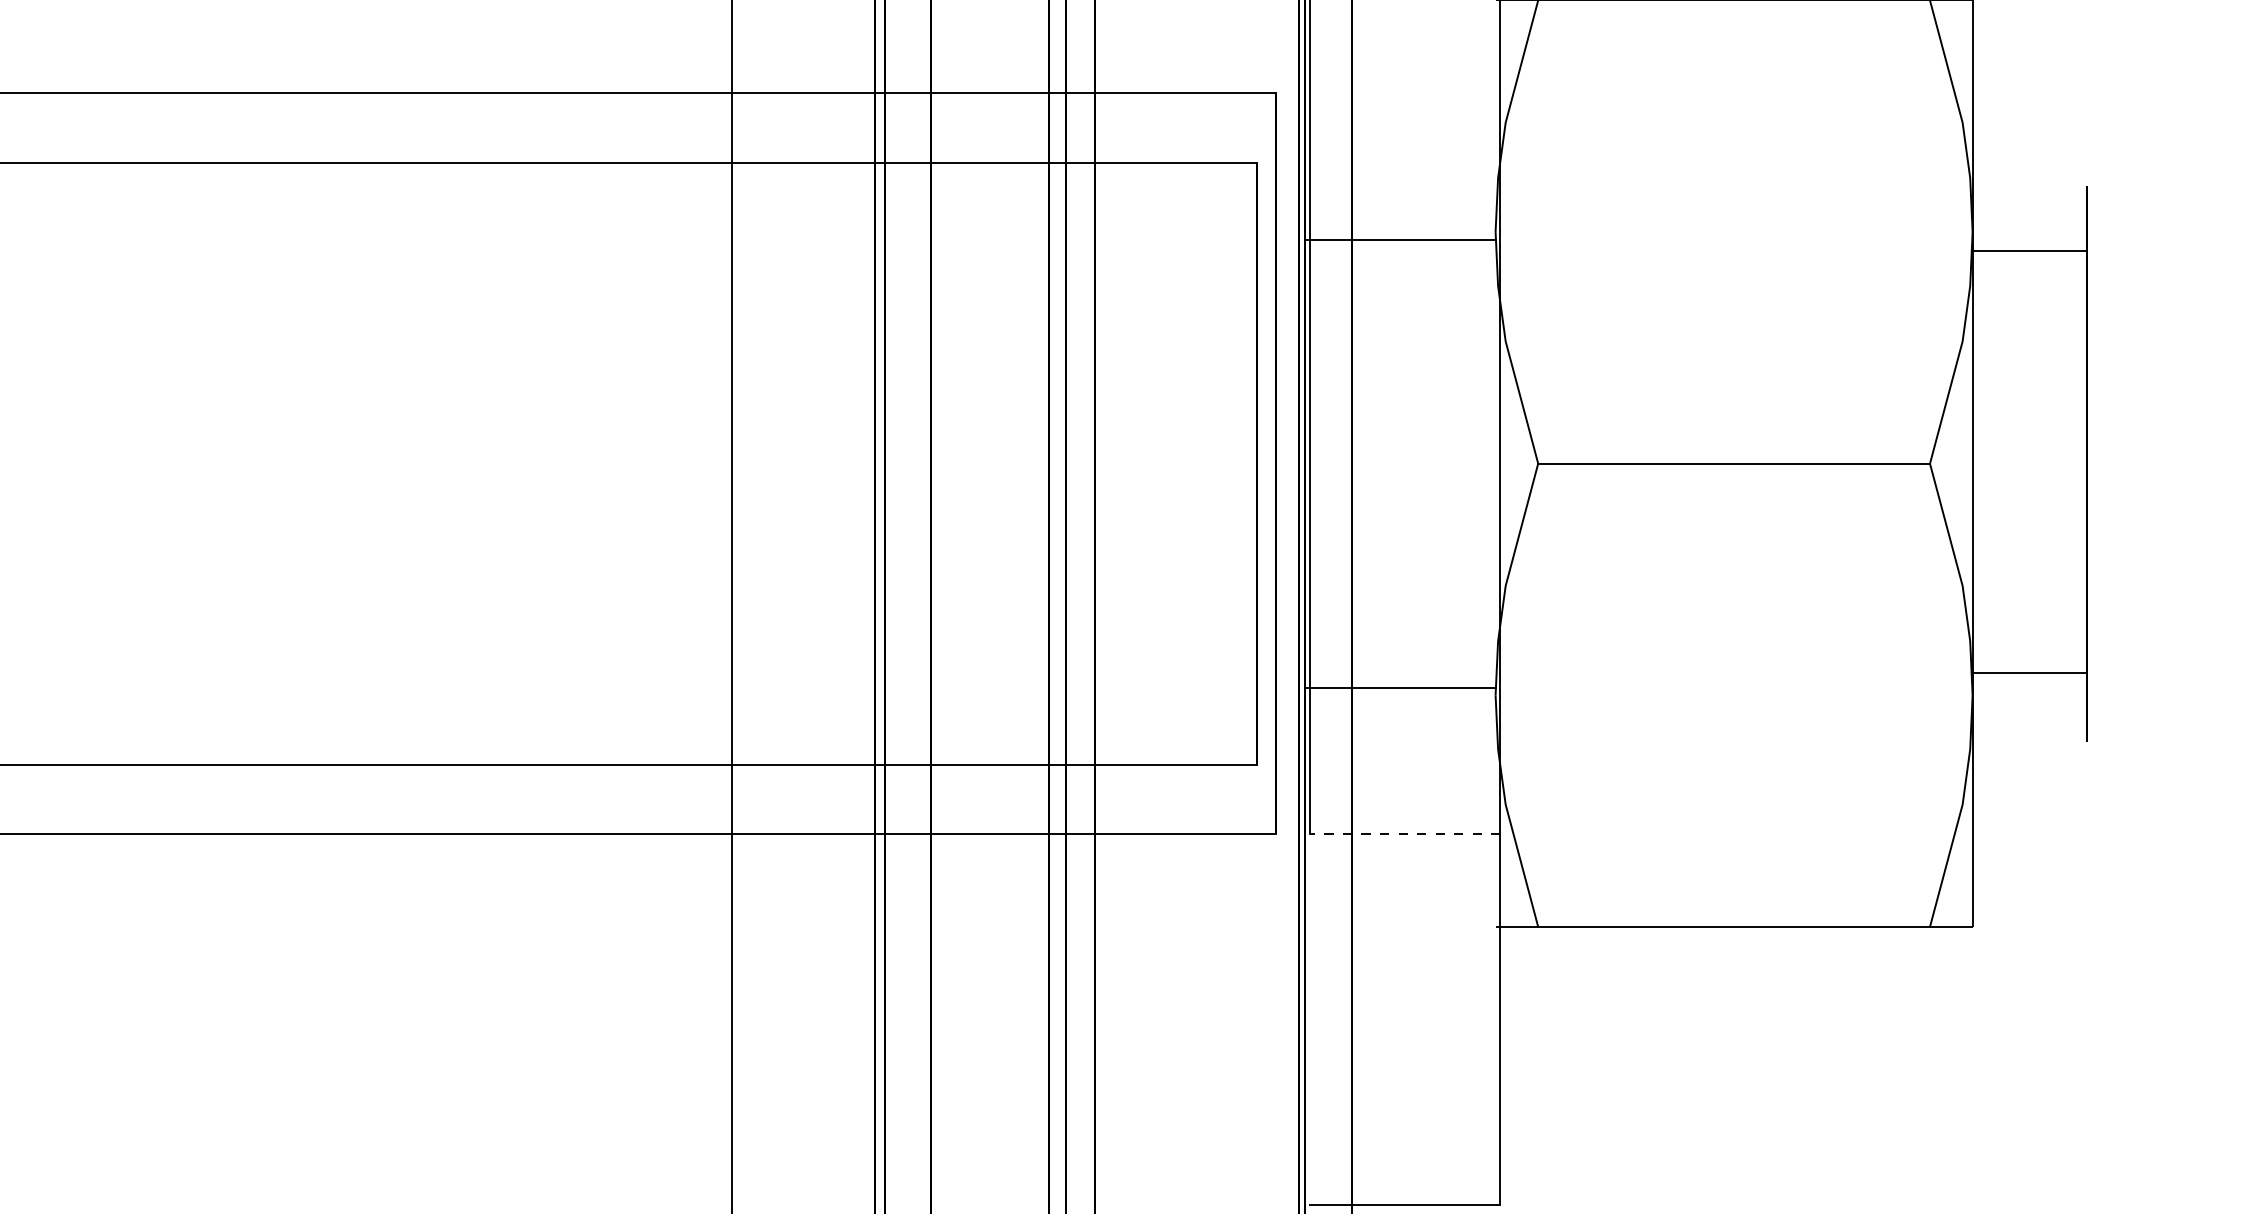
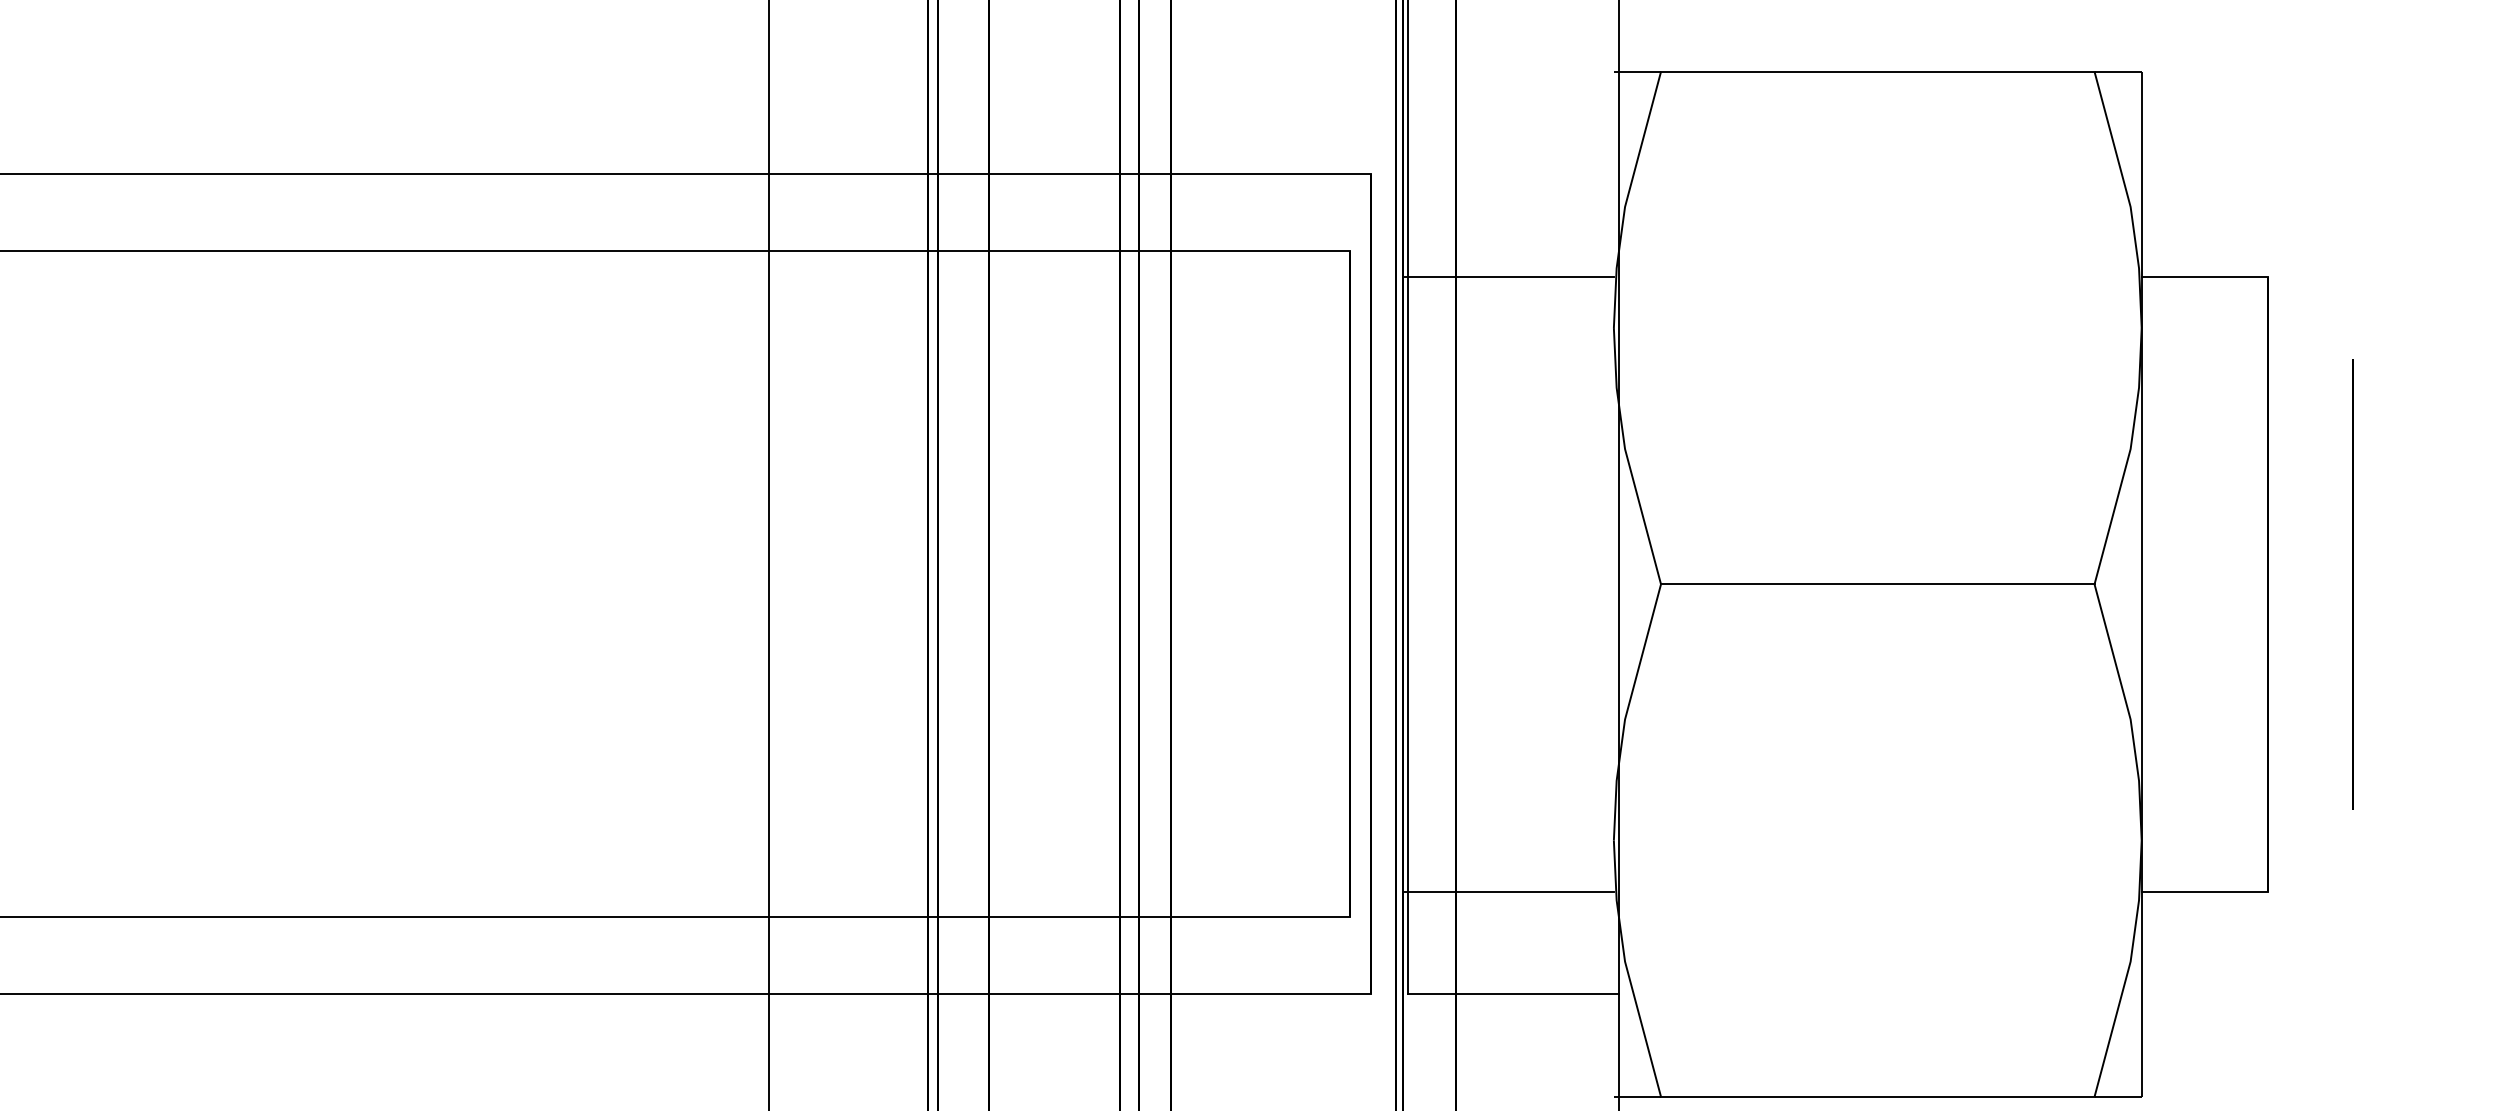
line: (1399, 239) -> (1507, 276), moved
line: (2029, 250) -> (2204, 276), moved
line: (2162, 463) -> (2351, 584), added
line: (2029, 672) -> (2204, 891), moved
line: (1399, 687) -> (1507, 891), moved
line: (1404, 834) -> (1513, 994), dashed -> solid

